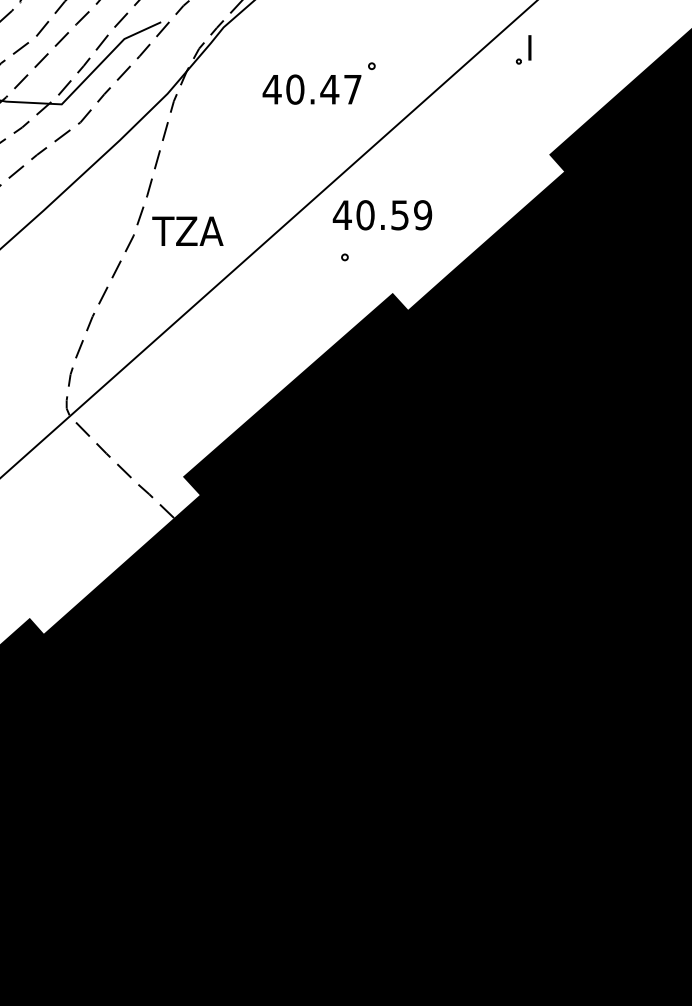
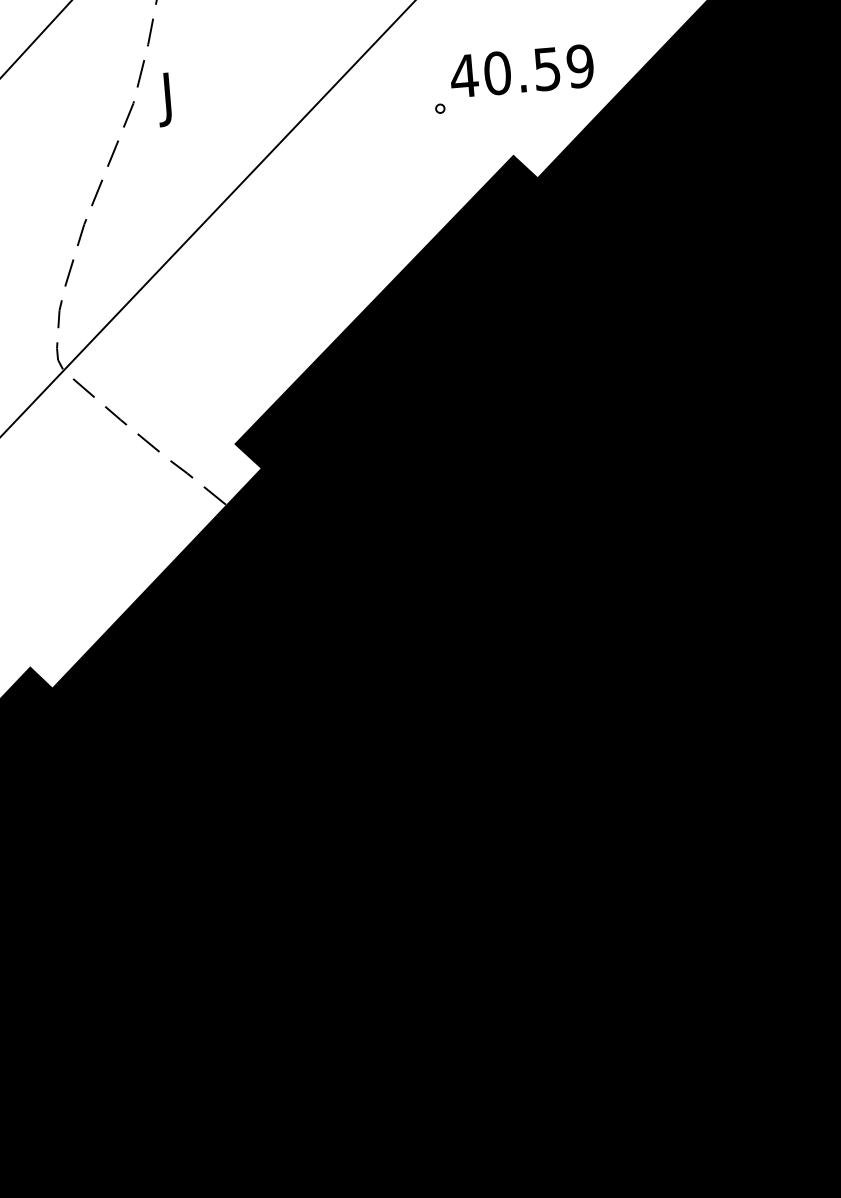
text: (382, 215) -> (522, 71), moved
text: (186, 234) -> (209, 94), TZA -> J

